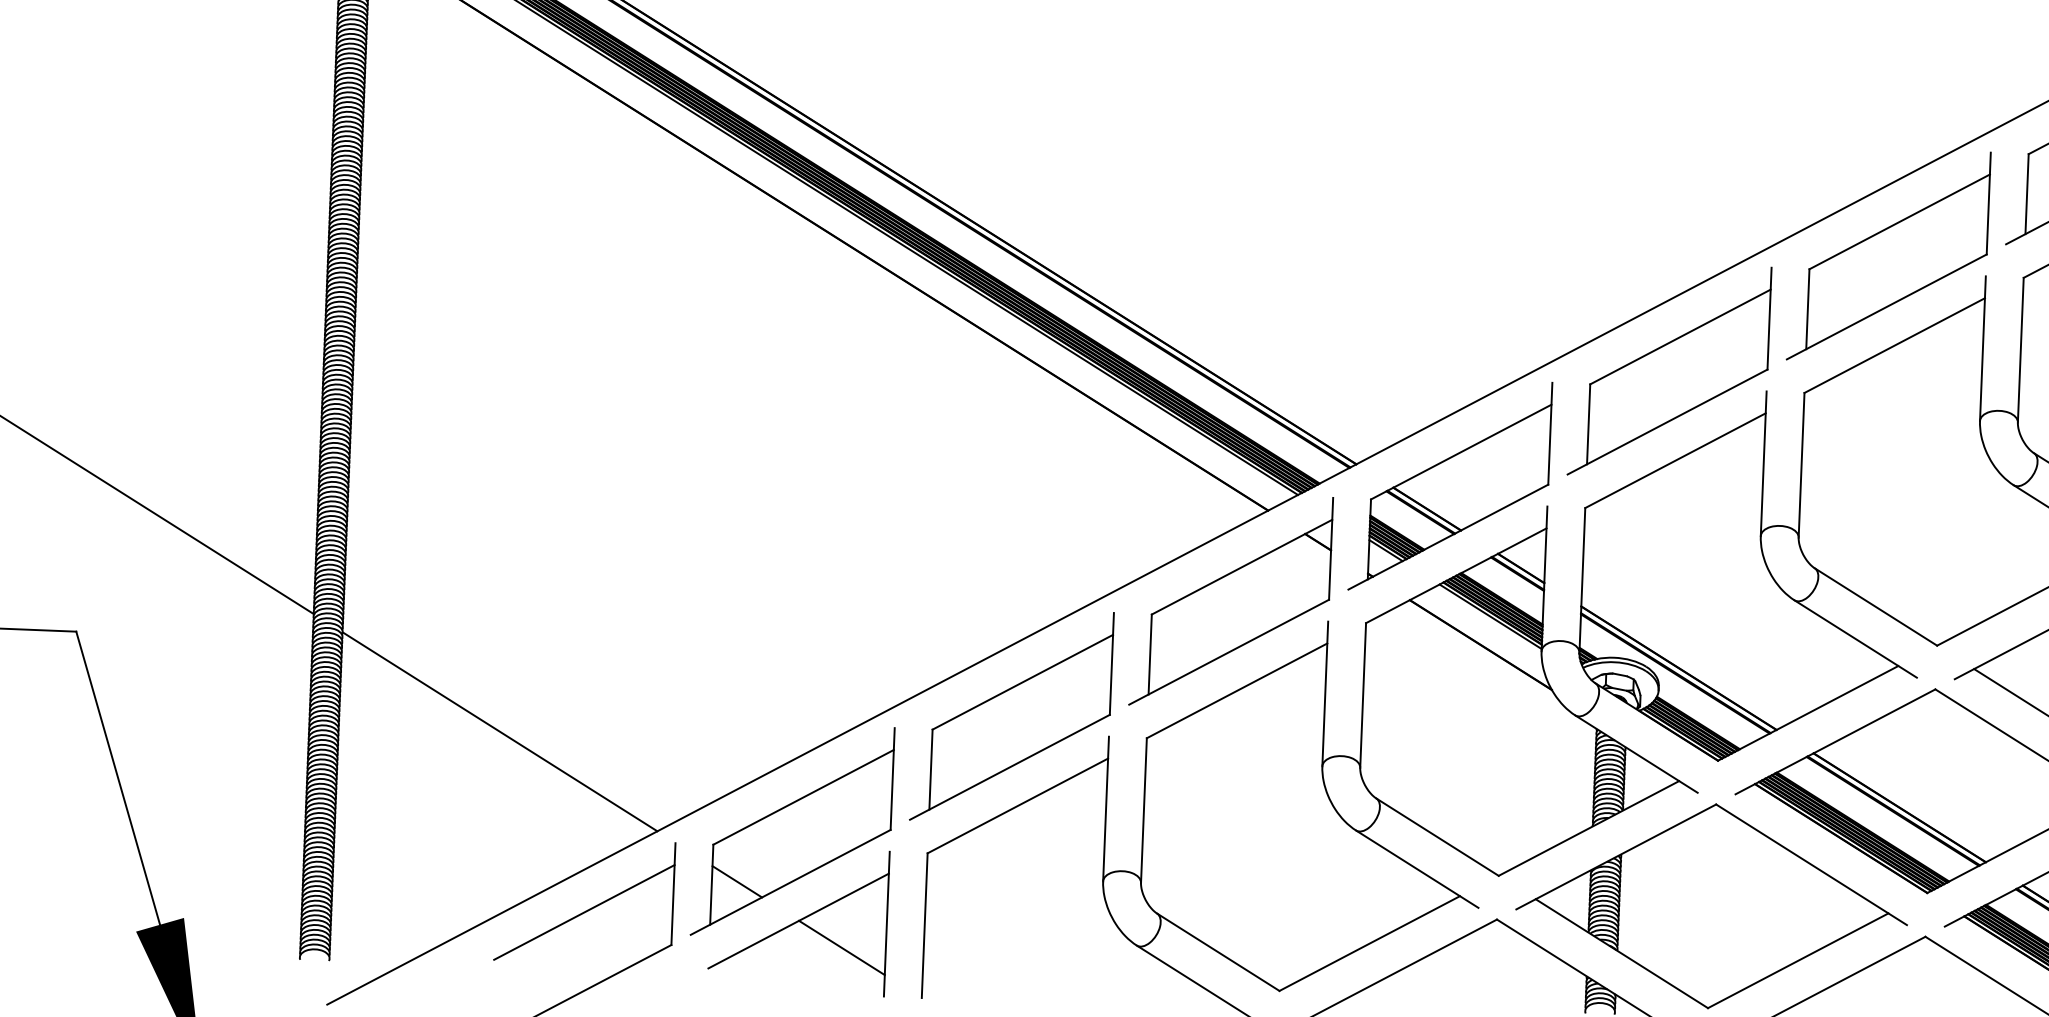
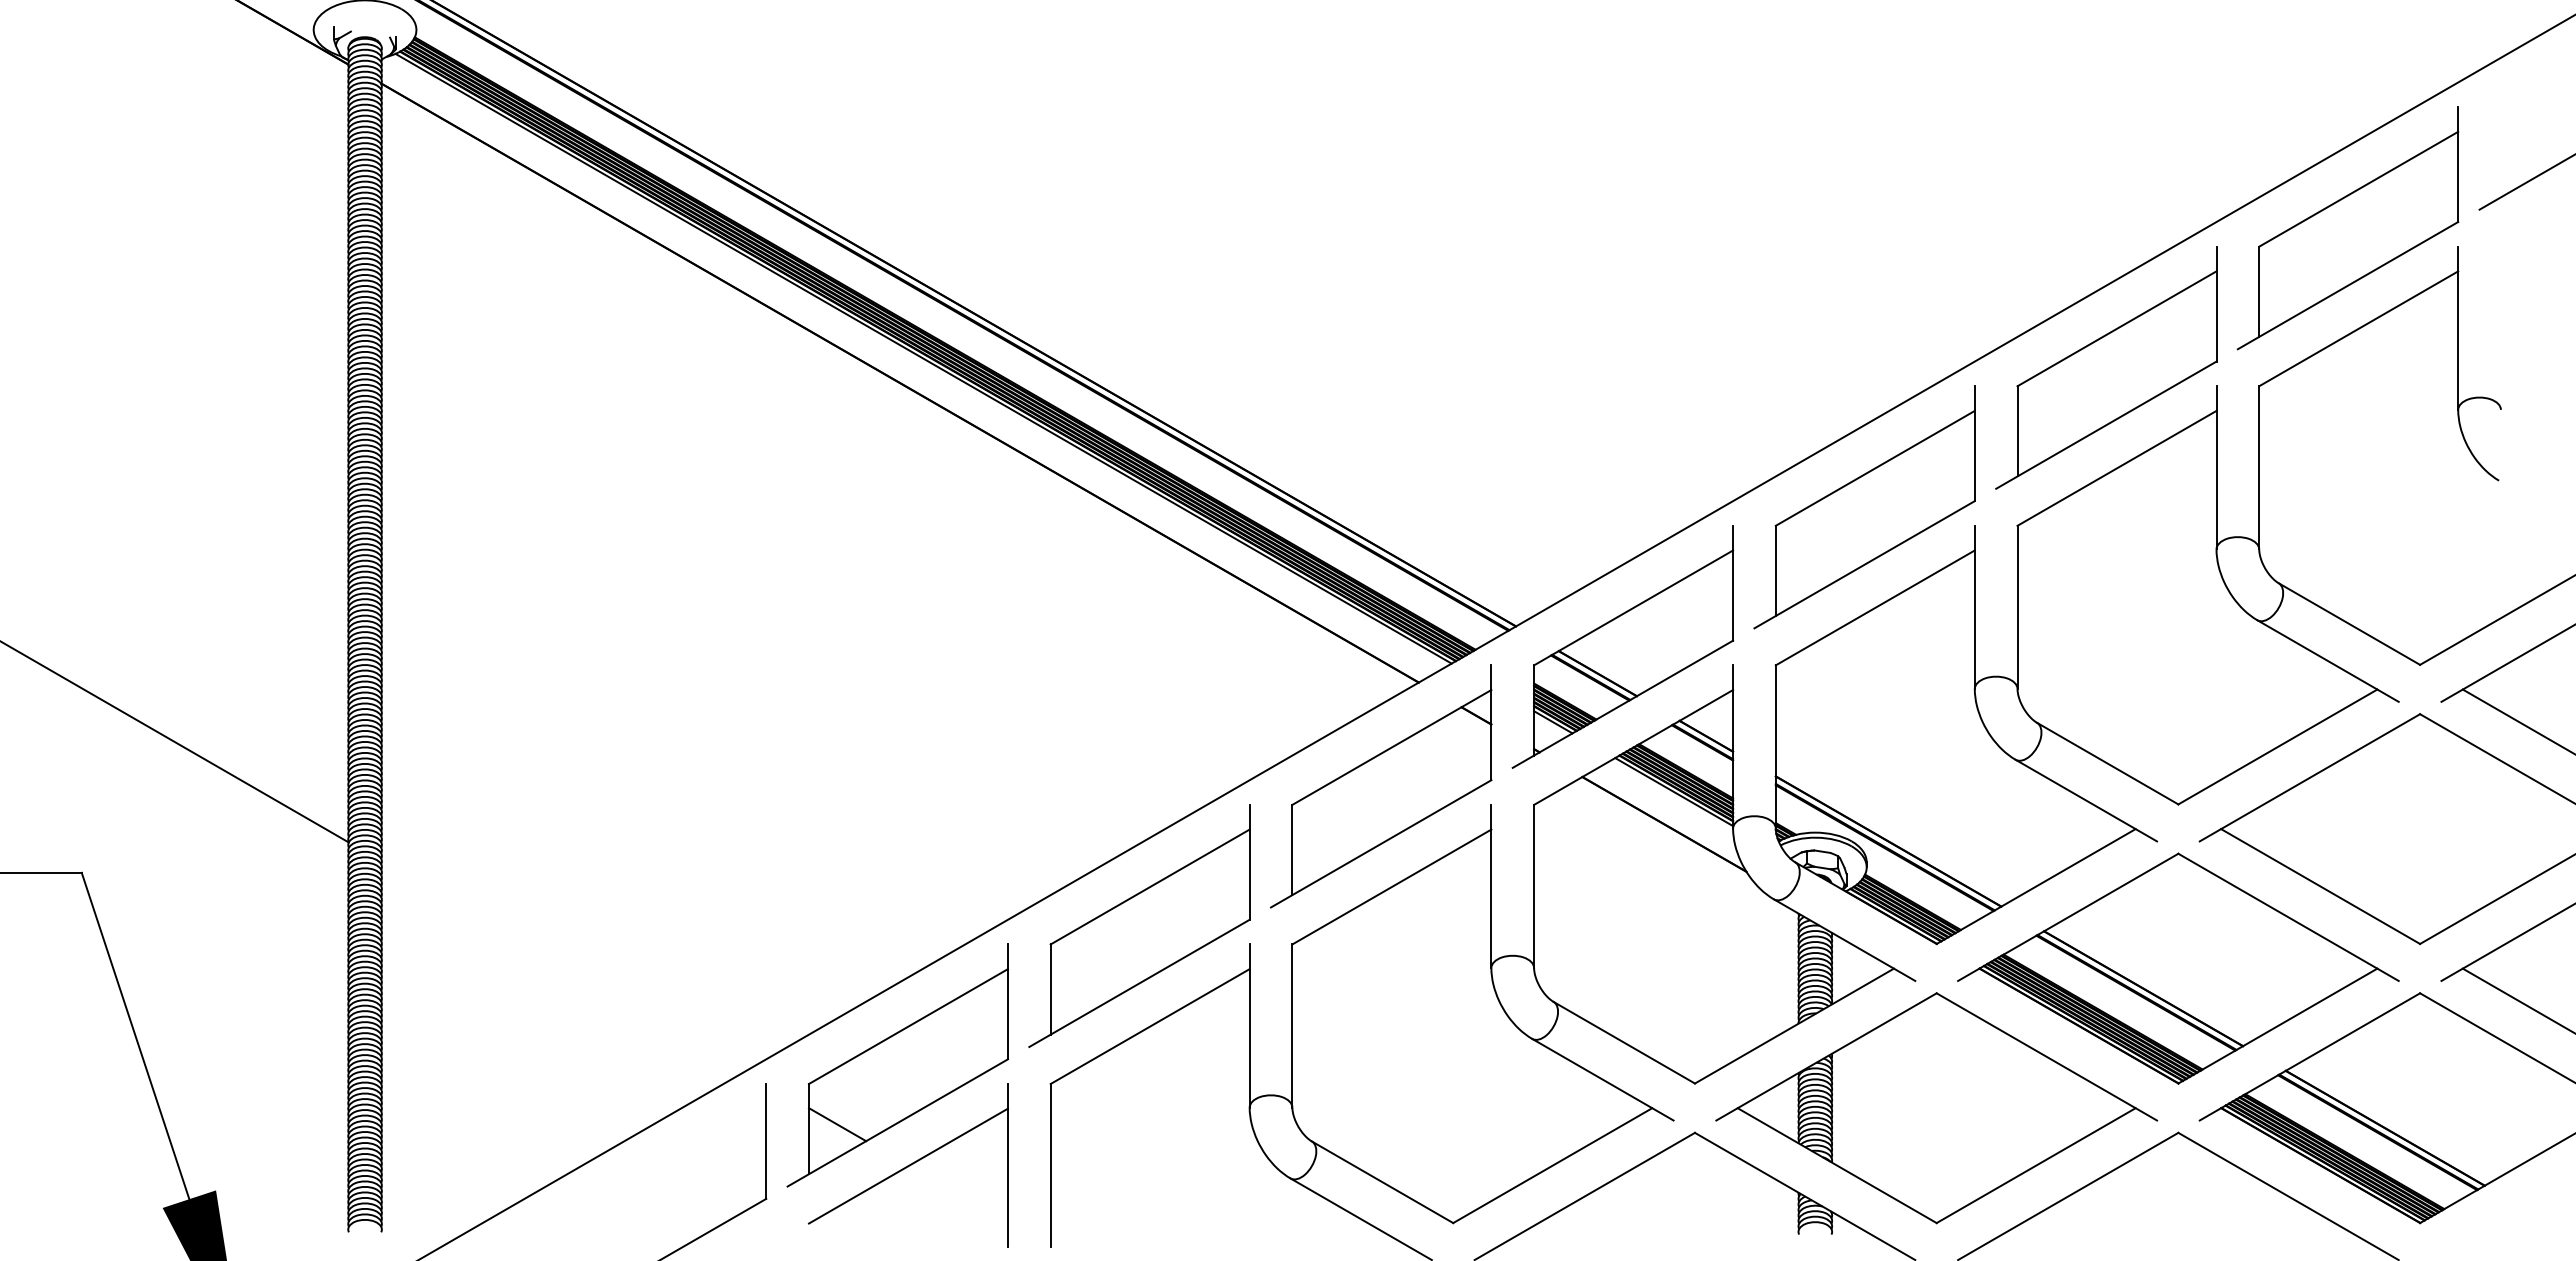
line: (499, 731) -> (563, 966), removed
line: (584, 911) -> (666, 1165), removed
line: (841, 947) -> (957, 1194), removed

